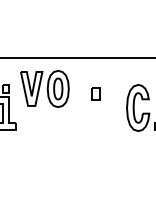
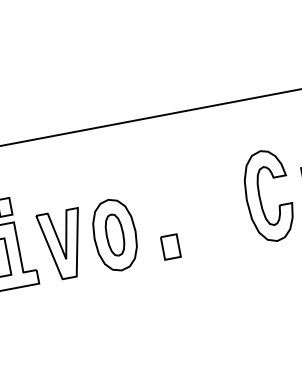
part: (44, 88) -> (88, 239), moved
part: (95, 93) -> (169, 245), moved

